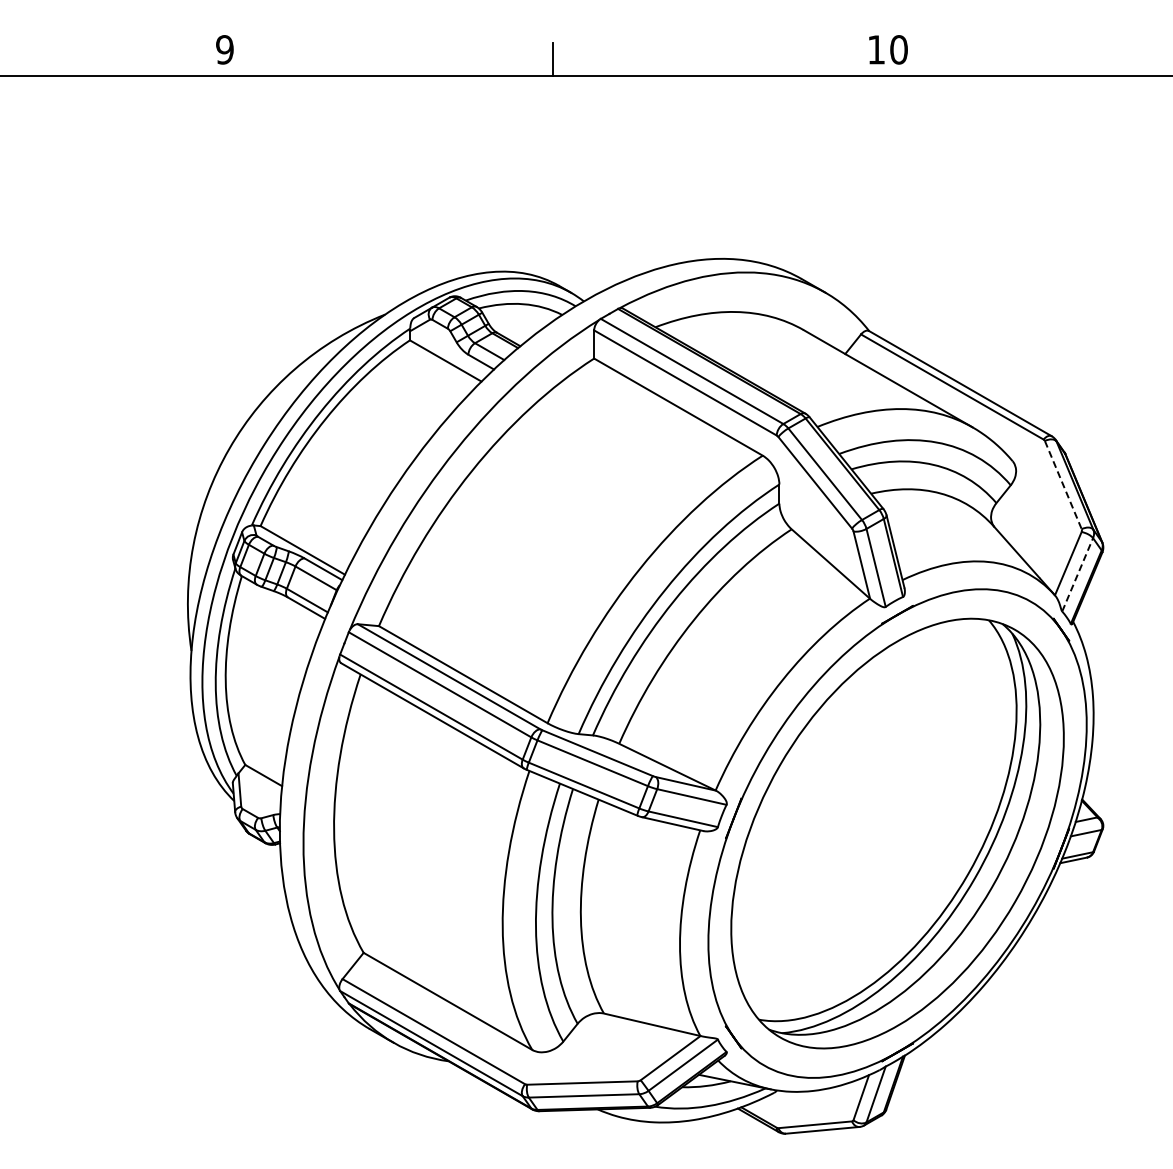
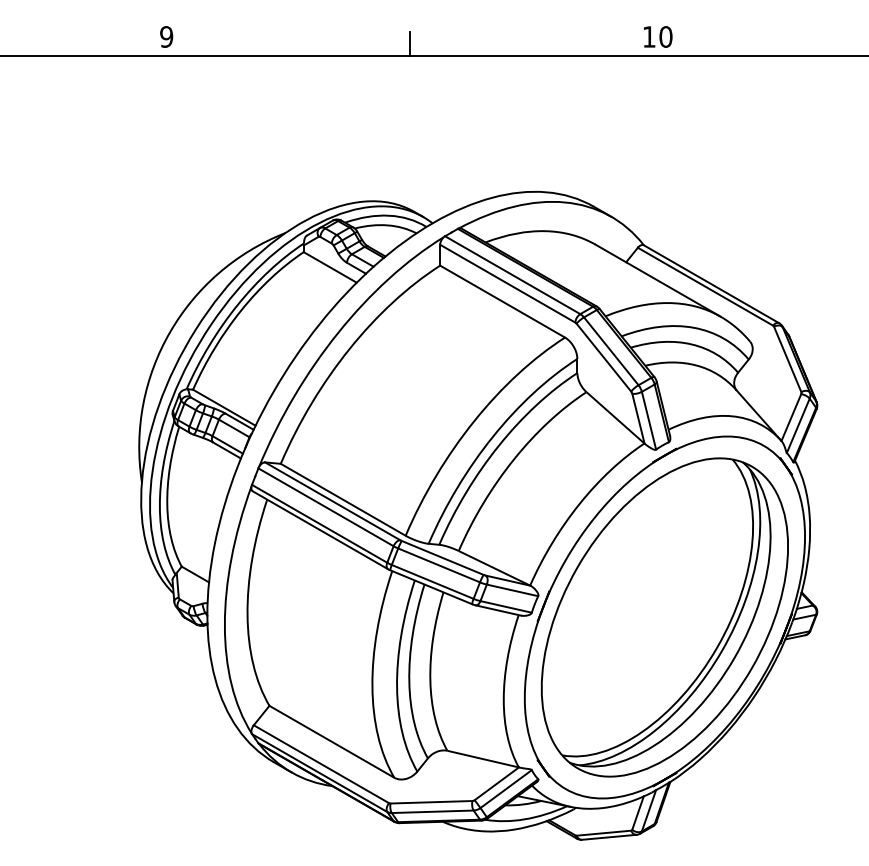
line: (1063, 485) -> (787, 359), dashed -> solid
line: (1077, 574) -> (798, 425), dashed -> solid

